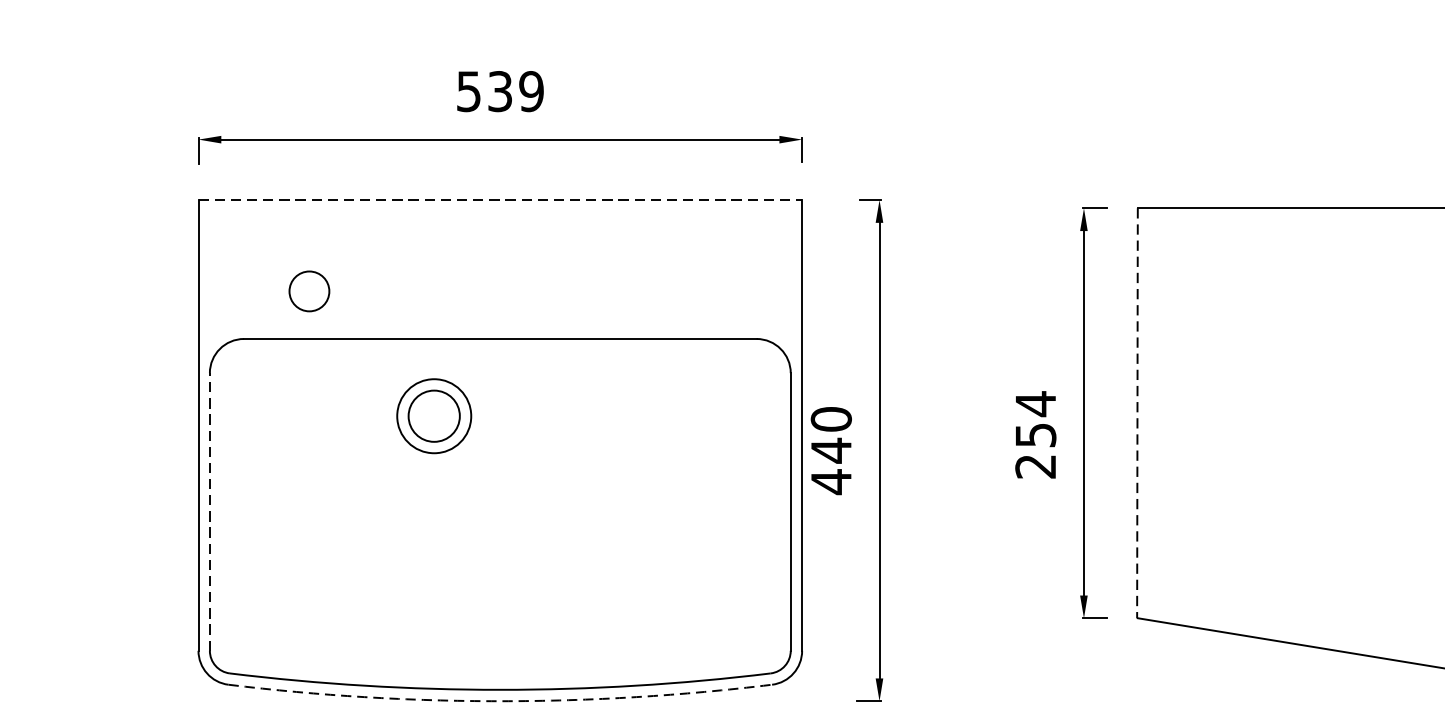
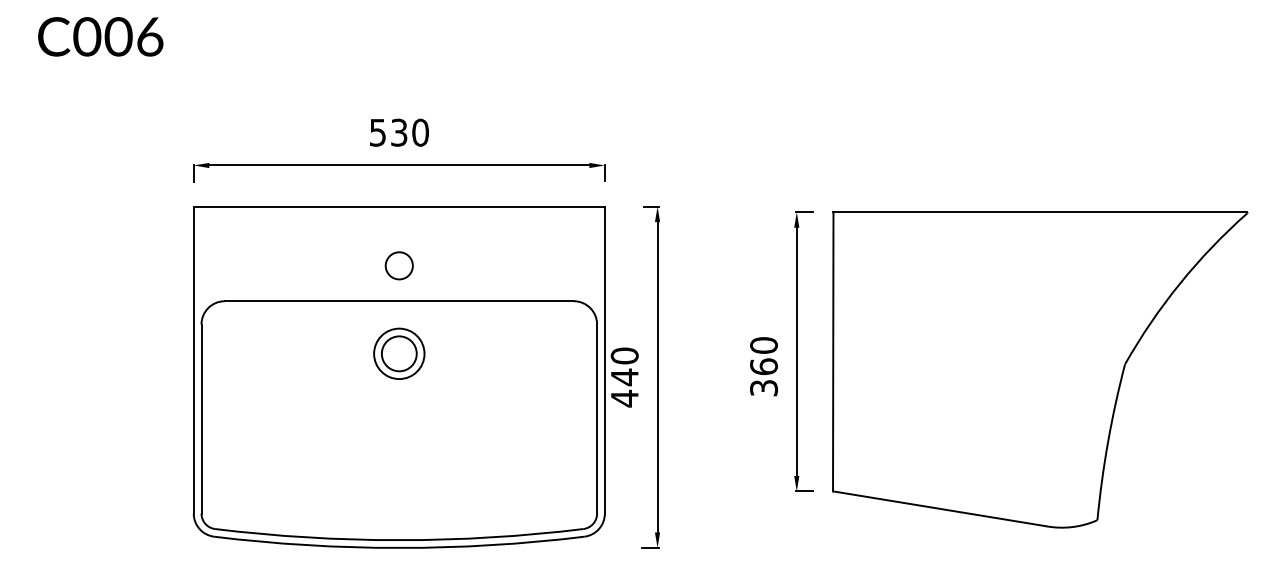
text: (531, 91) -> (420, 132), 539 -> 530
line: (500, 199) -> (399, 206), dashed -> solid
circle: (308, 290) -> (398, 265), moved
line: (1137, 412) -> (833, 351), dashed -> solid
part: (434, 415) -> (399, 353), moved
text: (1036, 434) -> (764, 366), 254 -> 360
line: (209, 512) -> (201, 419), dashed -> solid
arc: (500, 700) -> (399, 547), dashed -> solid

